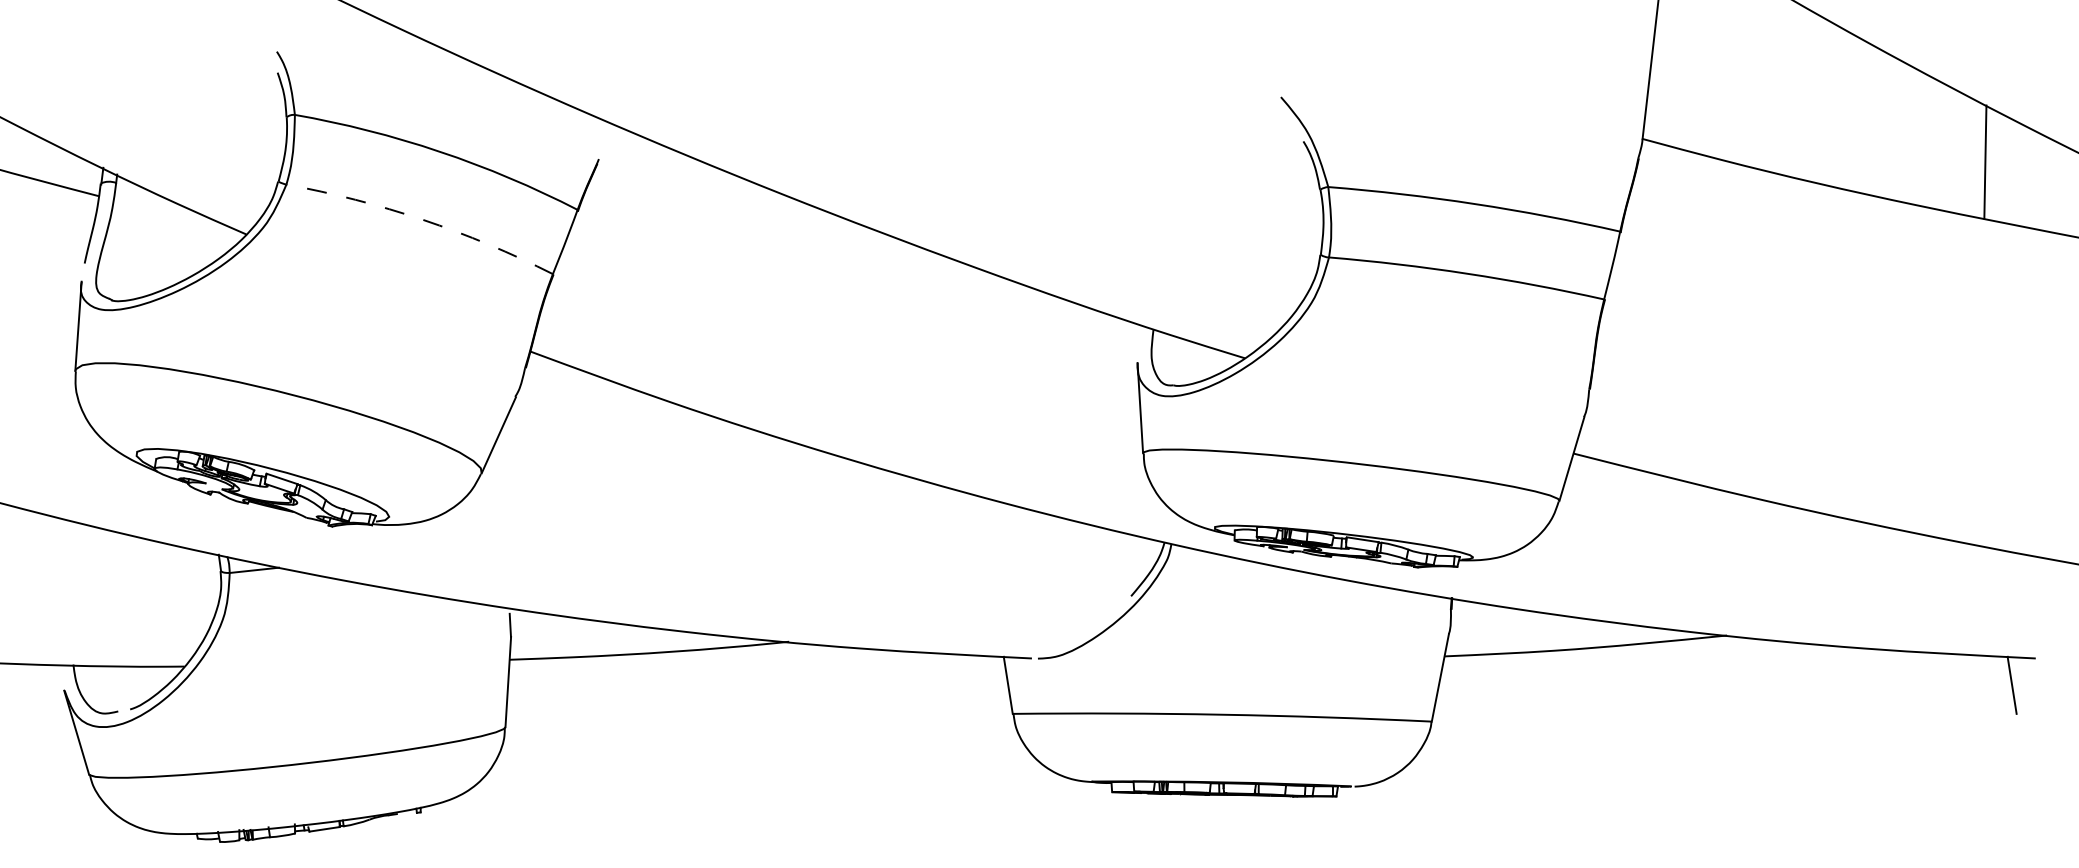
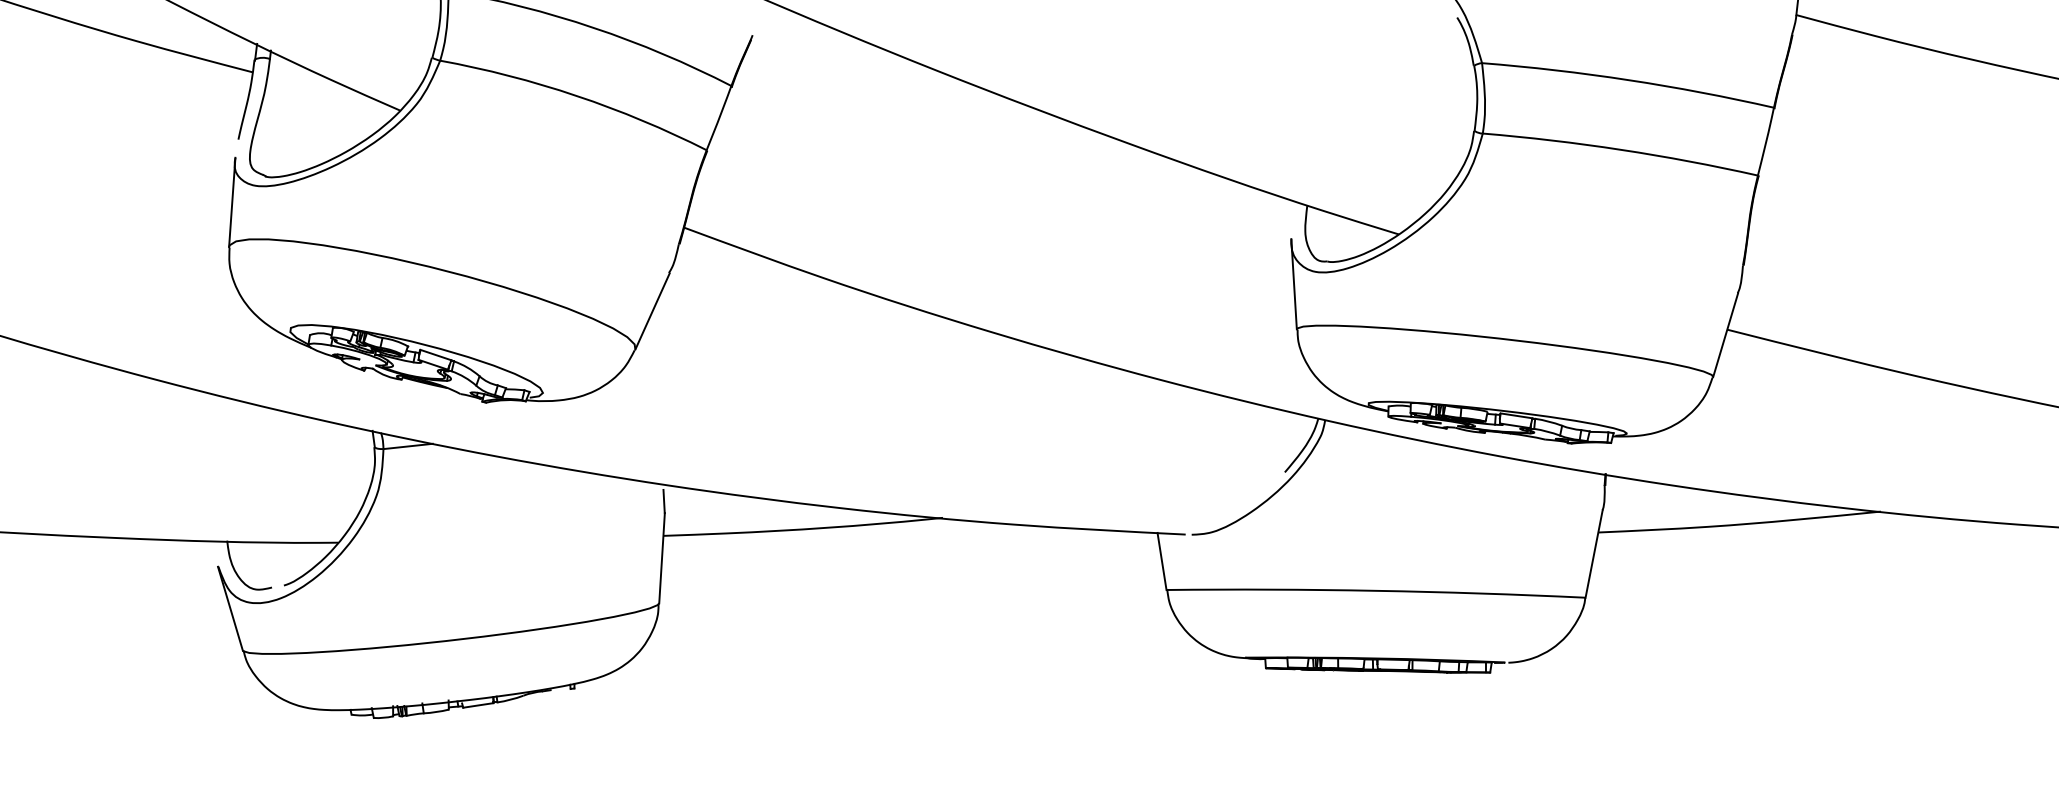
arc: (422, 219) -> (576, 95), dashed -> solid

